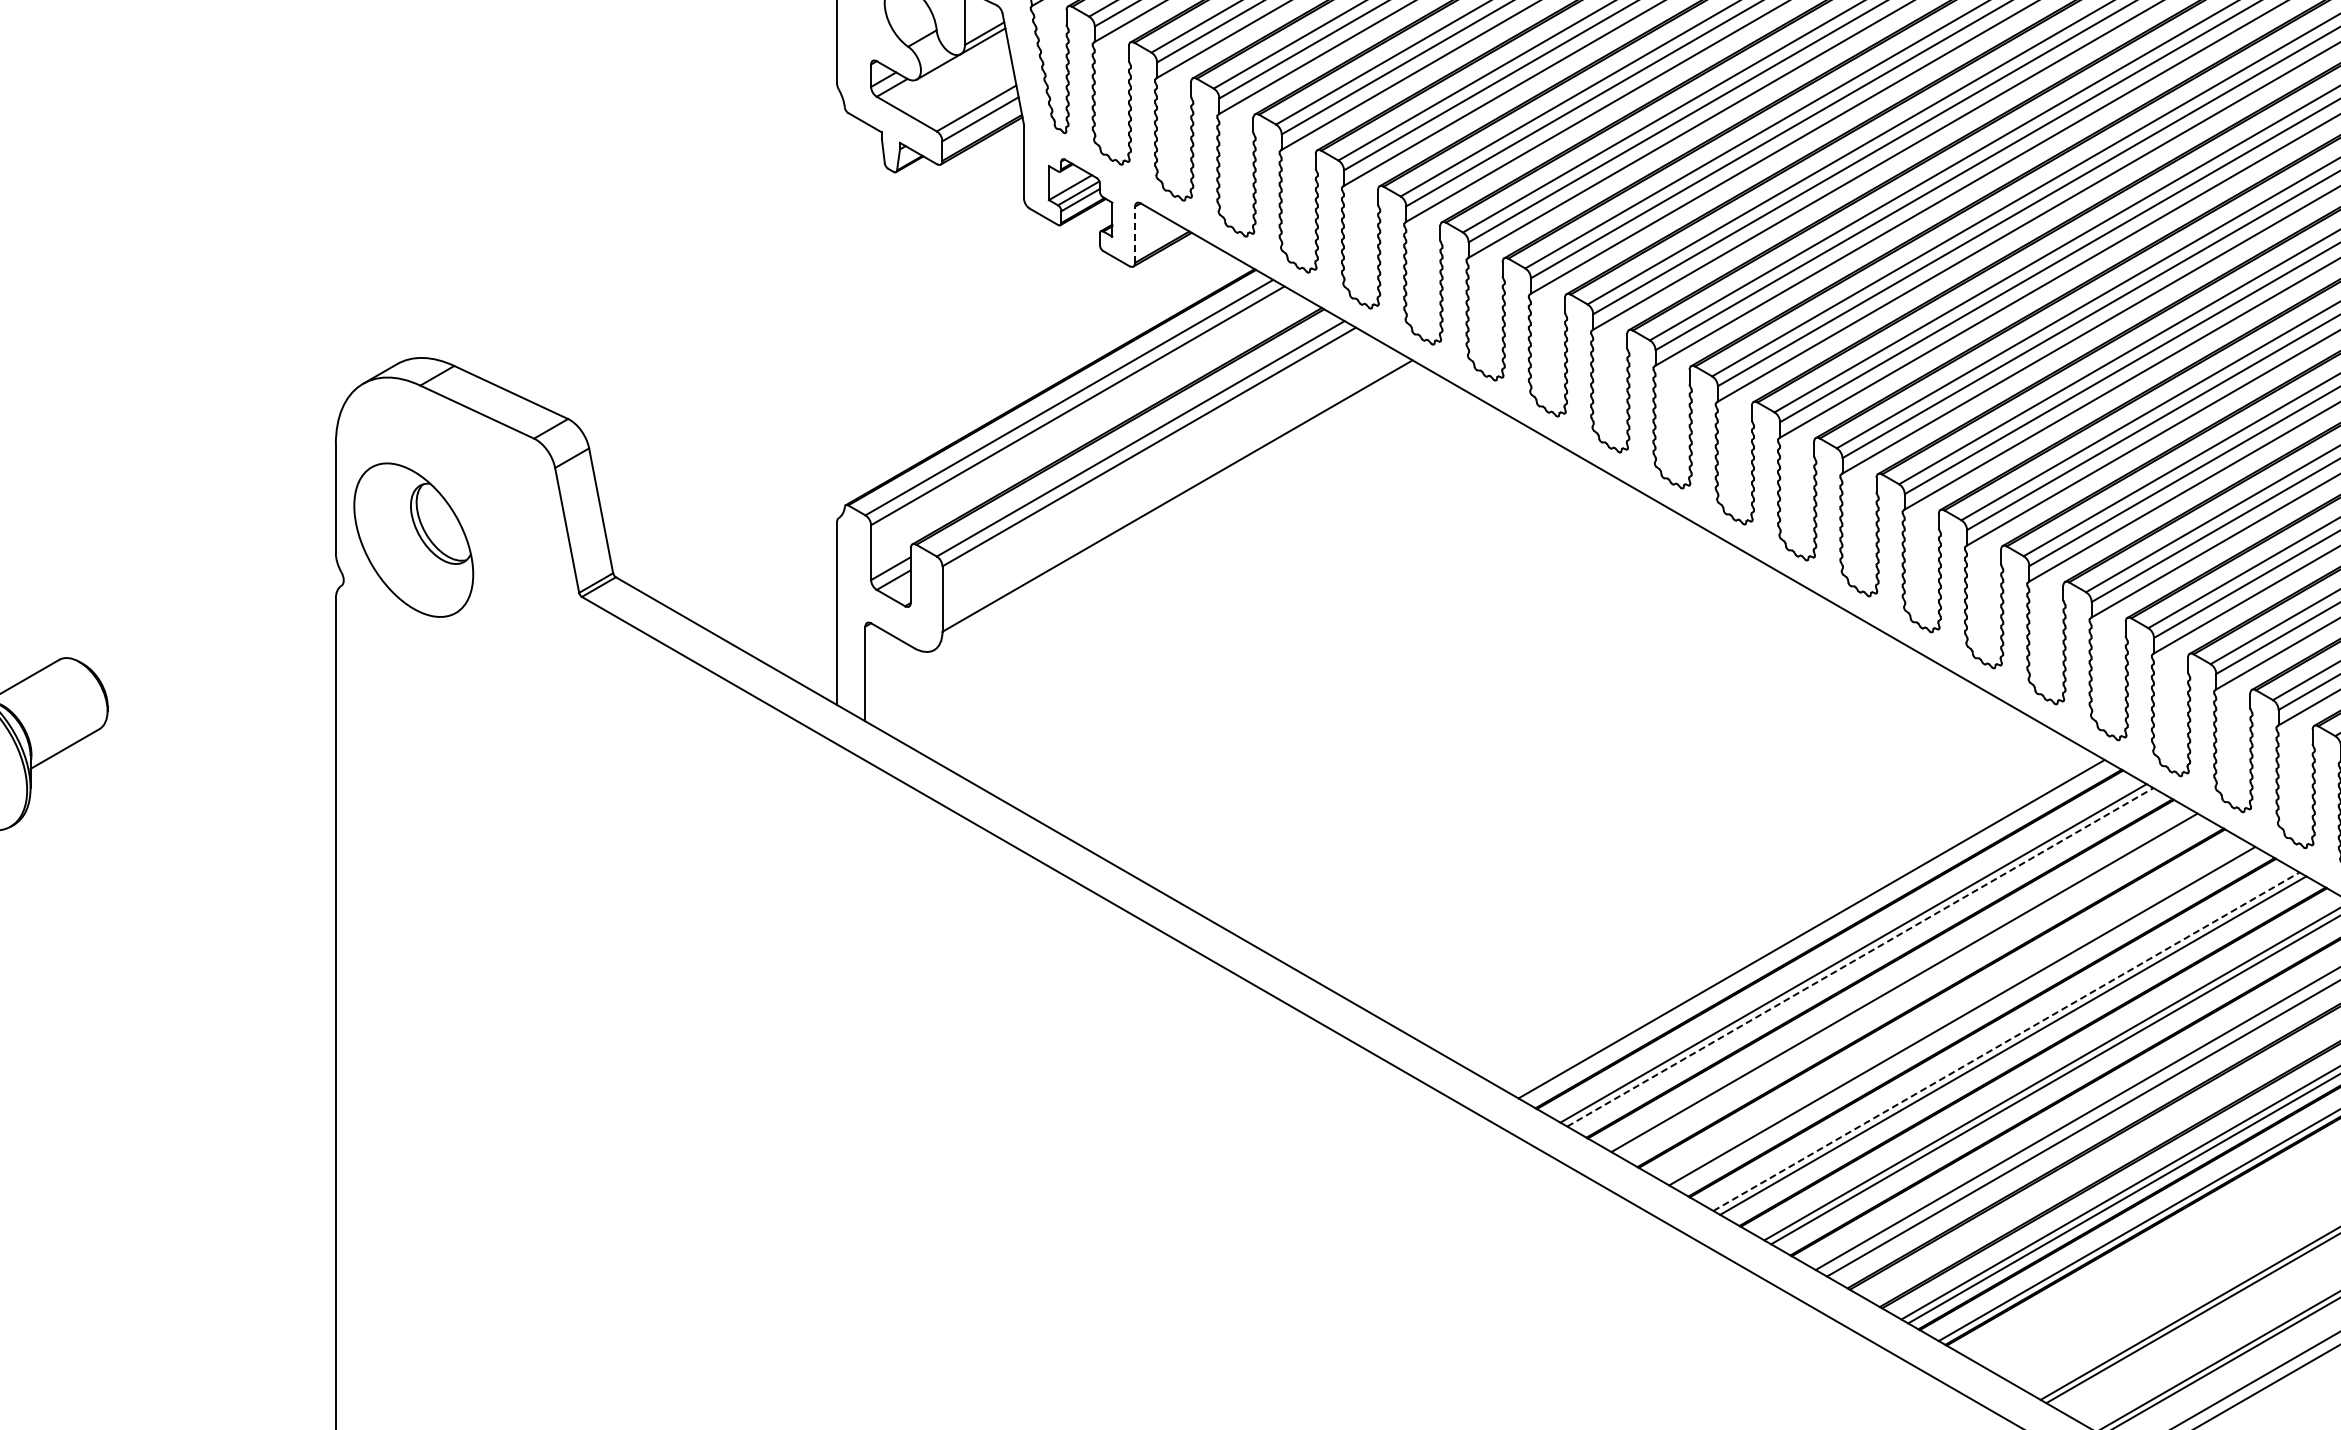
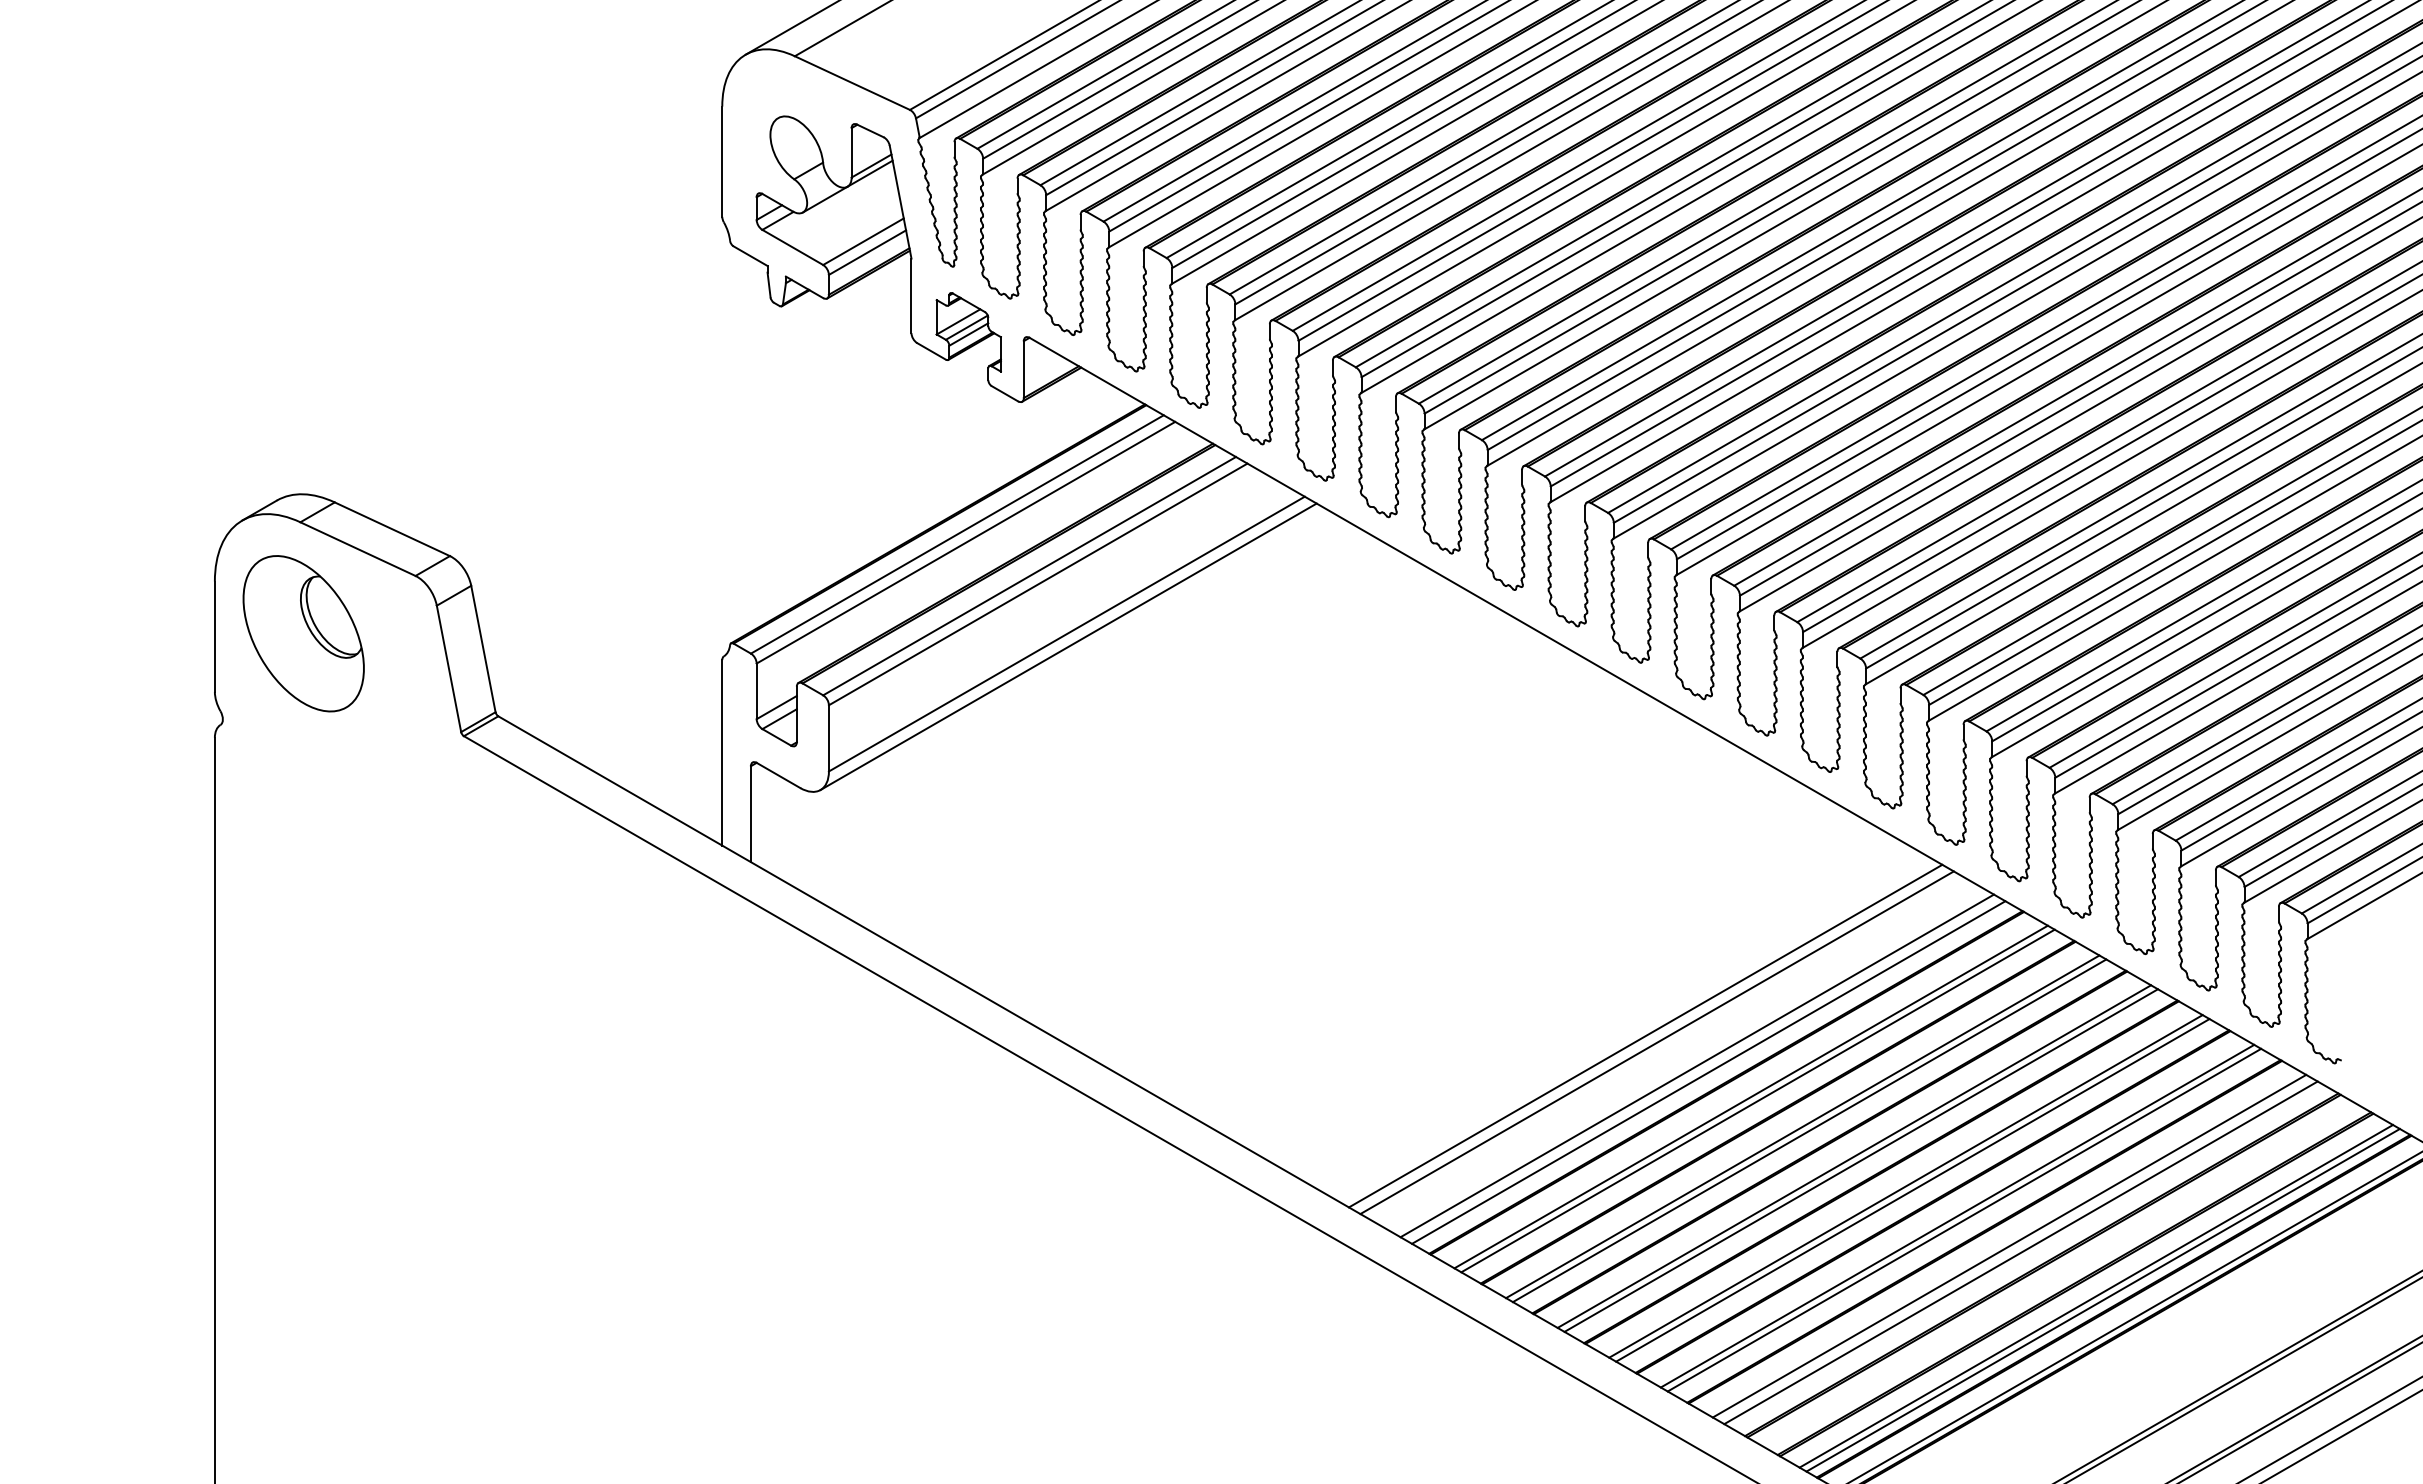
line: (1134, 234) -> (1023, 369), dashed -> solid
line: (1179, 508) -> (1068, 646), added
part: (413, 539) -> (303, 633), moved
line: (1749, 892) -> (1645, 1035), added
line: (1760, 899) -> (1656, 1042), added
line: (1799, 922) -> (1696, 1065), added
line: (1860, 957) -> (1758, 1101), dashed -> solid
line: (1911, 986) -> (1809, 1130), added
line: (1955, 1012) -> (1854, 1156), added
line: (2006, 1041) -> (1905, 1186), dashed -> solid

